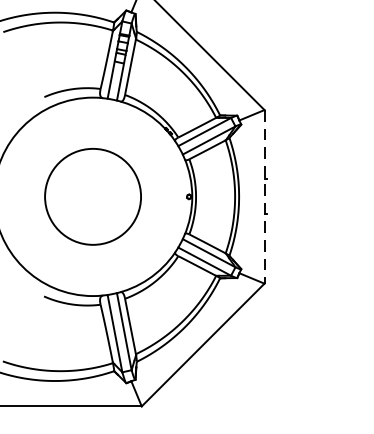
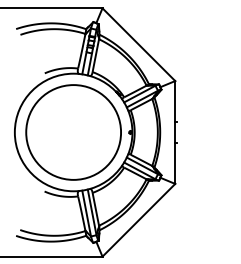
circle: (92, 196) -> (73, 132), size x1.67
line: (264, 196) -> (175, 132), dashed -> solid

